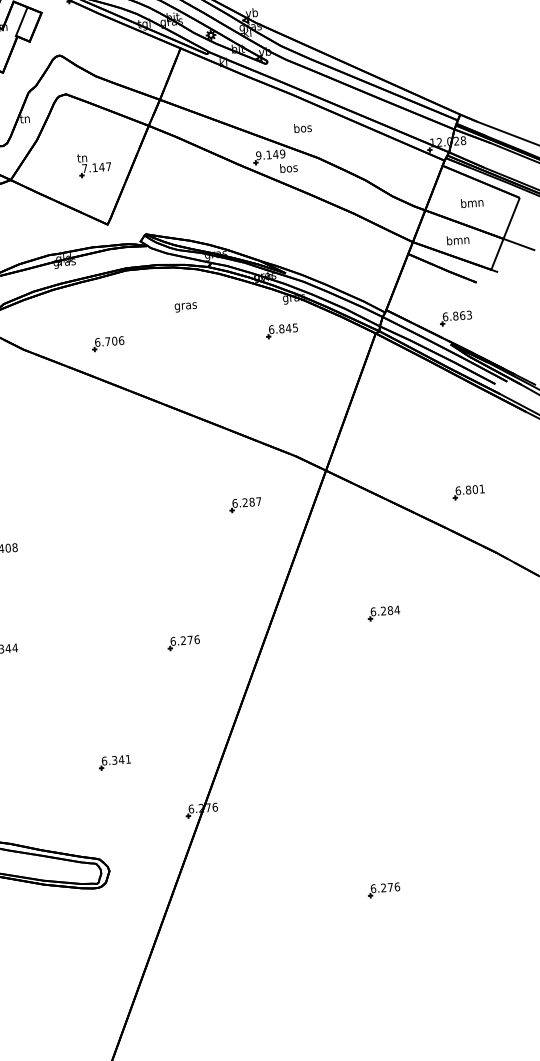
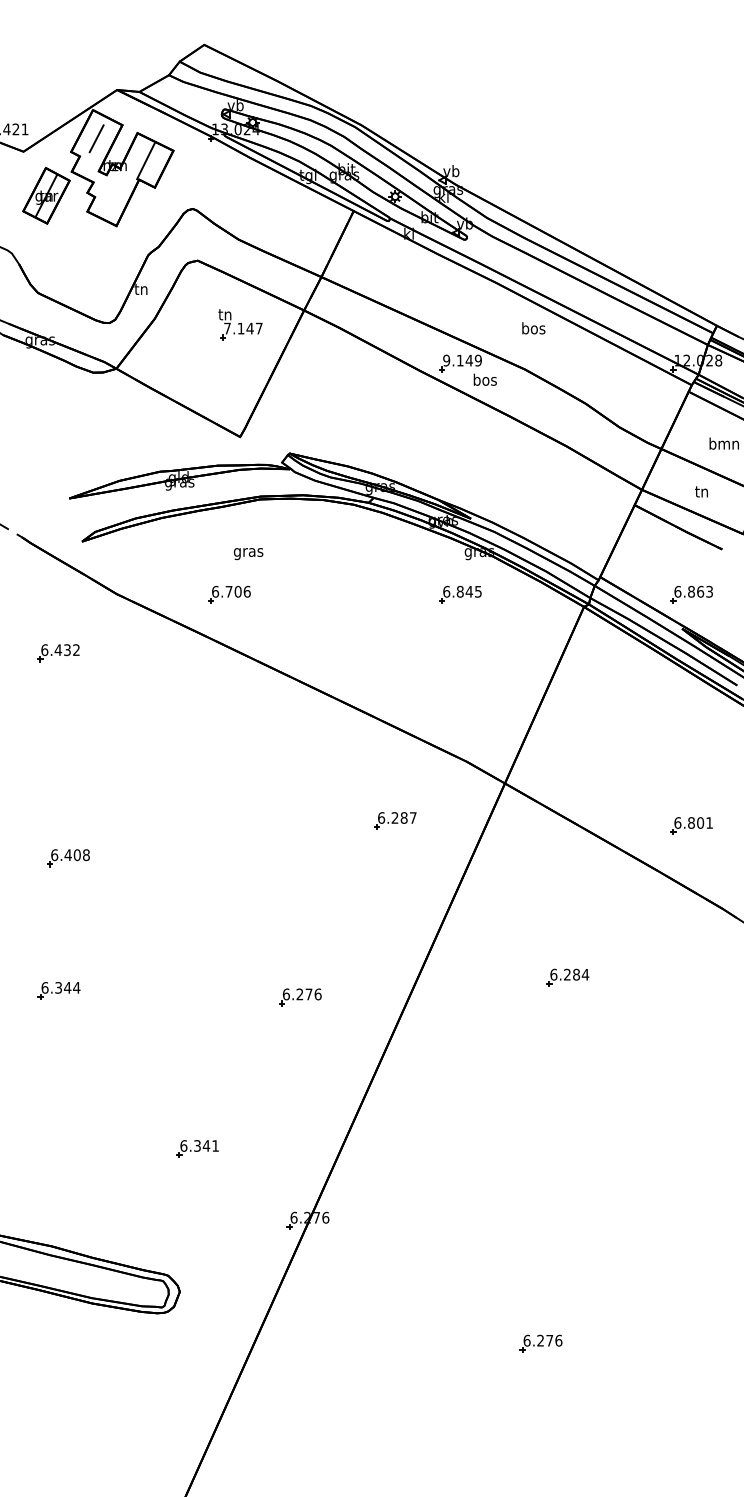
text: (302, 128) -> (533, 328), moved
part: (94, 164) -> (240, 324), moved
text: (457, 240) -> (701, 491), bmn -> tn
text: (185, 307) -> (248, 554), moved

